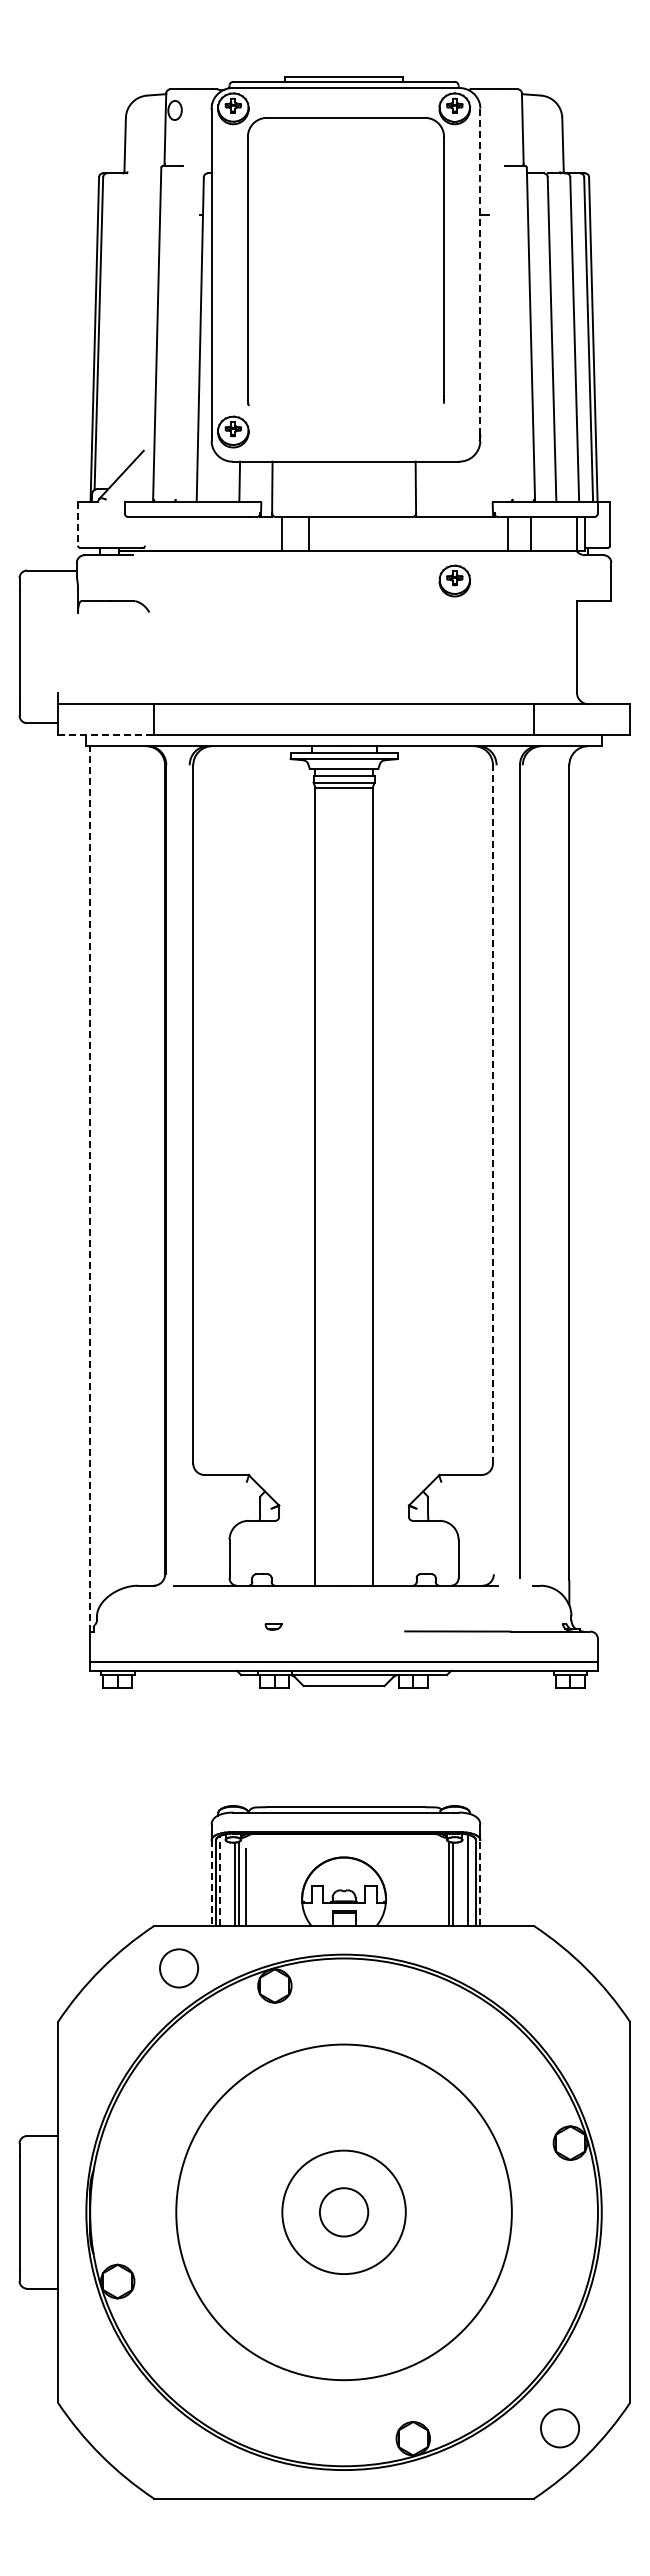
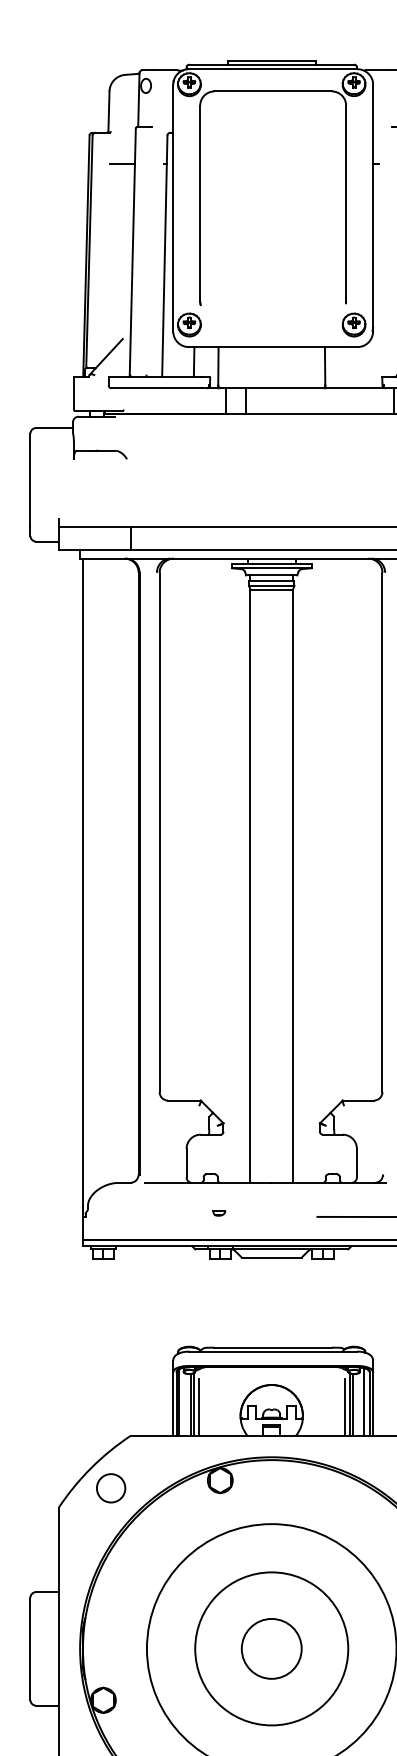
line: (143, 215) -> (122, 164), added
line: (480, 272) -> (373, 206), dashed -> solid
line: (77, 523) -> (73, 393), dashed -> solid
part: (454, 580) -> (353, 324), moved
line: (106, 734) -> (95, 549), dashed -> solid
line: (492, 1113) -> (382, 831), dashed -> solid
line: (90, 1188) -> (83, 887), dashed -> solid
line: (220, 1880) -> (179, 1402), dashed -> solid
line: (480, 1882) -> (373, 1403), dashed -> solid
line: (211, 1883) -> (173, 1404), dashed -> solid
line: (442, 1887) -> (344, 1407), added
circle: (179, 1968) -> (111, 1488), moved
circle: (343, 2212) -> (271, 1649), size x1.67
circle: (343, 2212) -> (271, 1649), size x1.67

